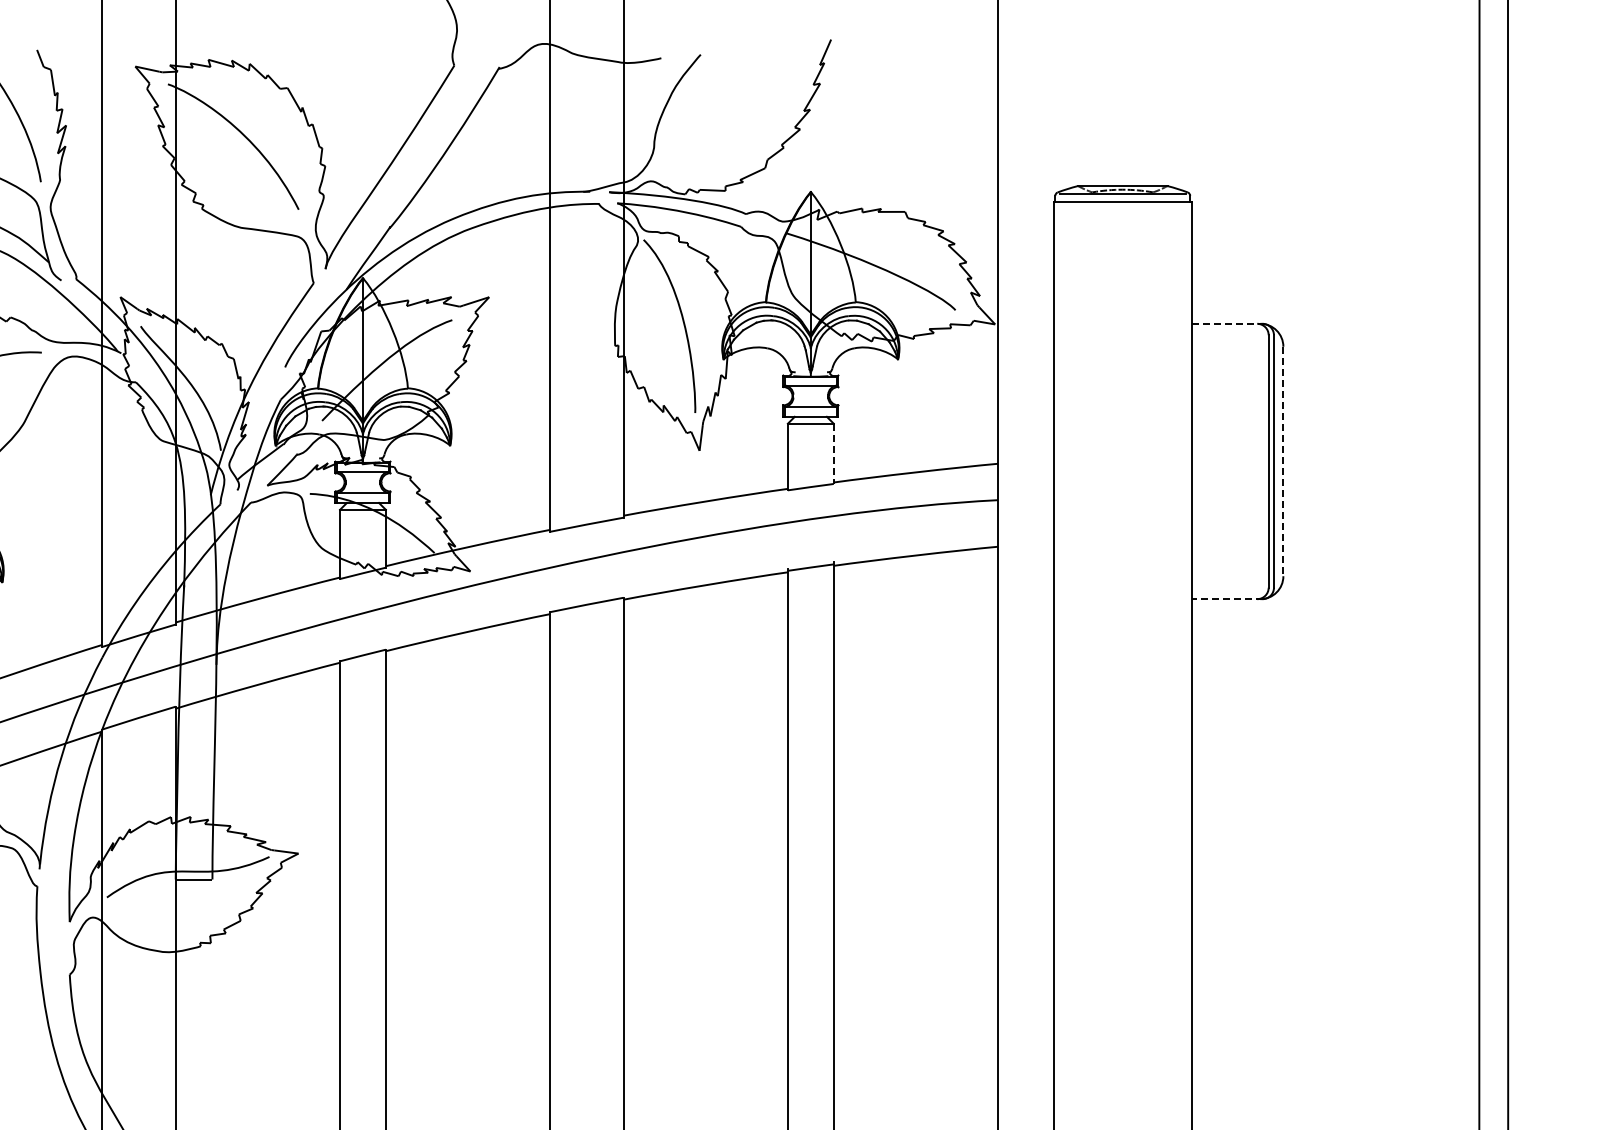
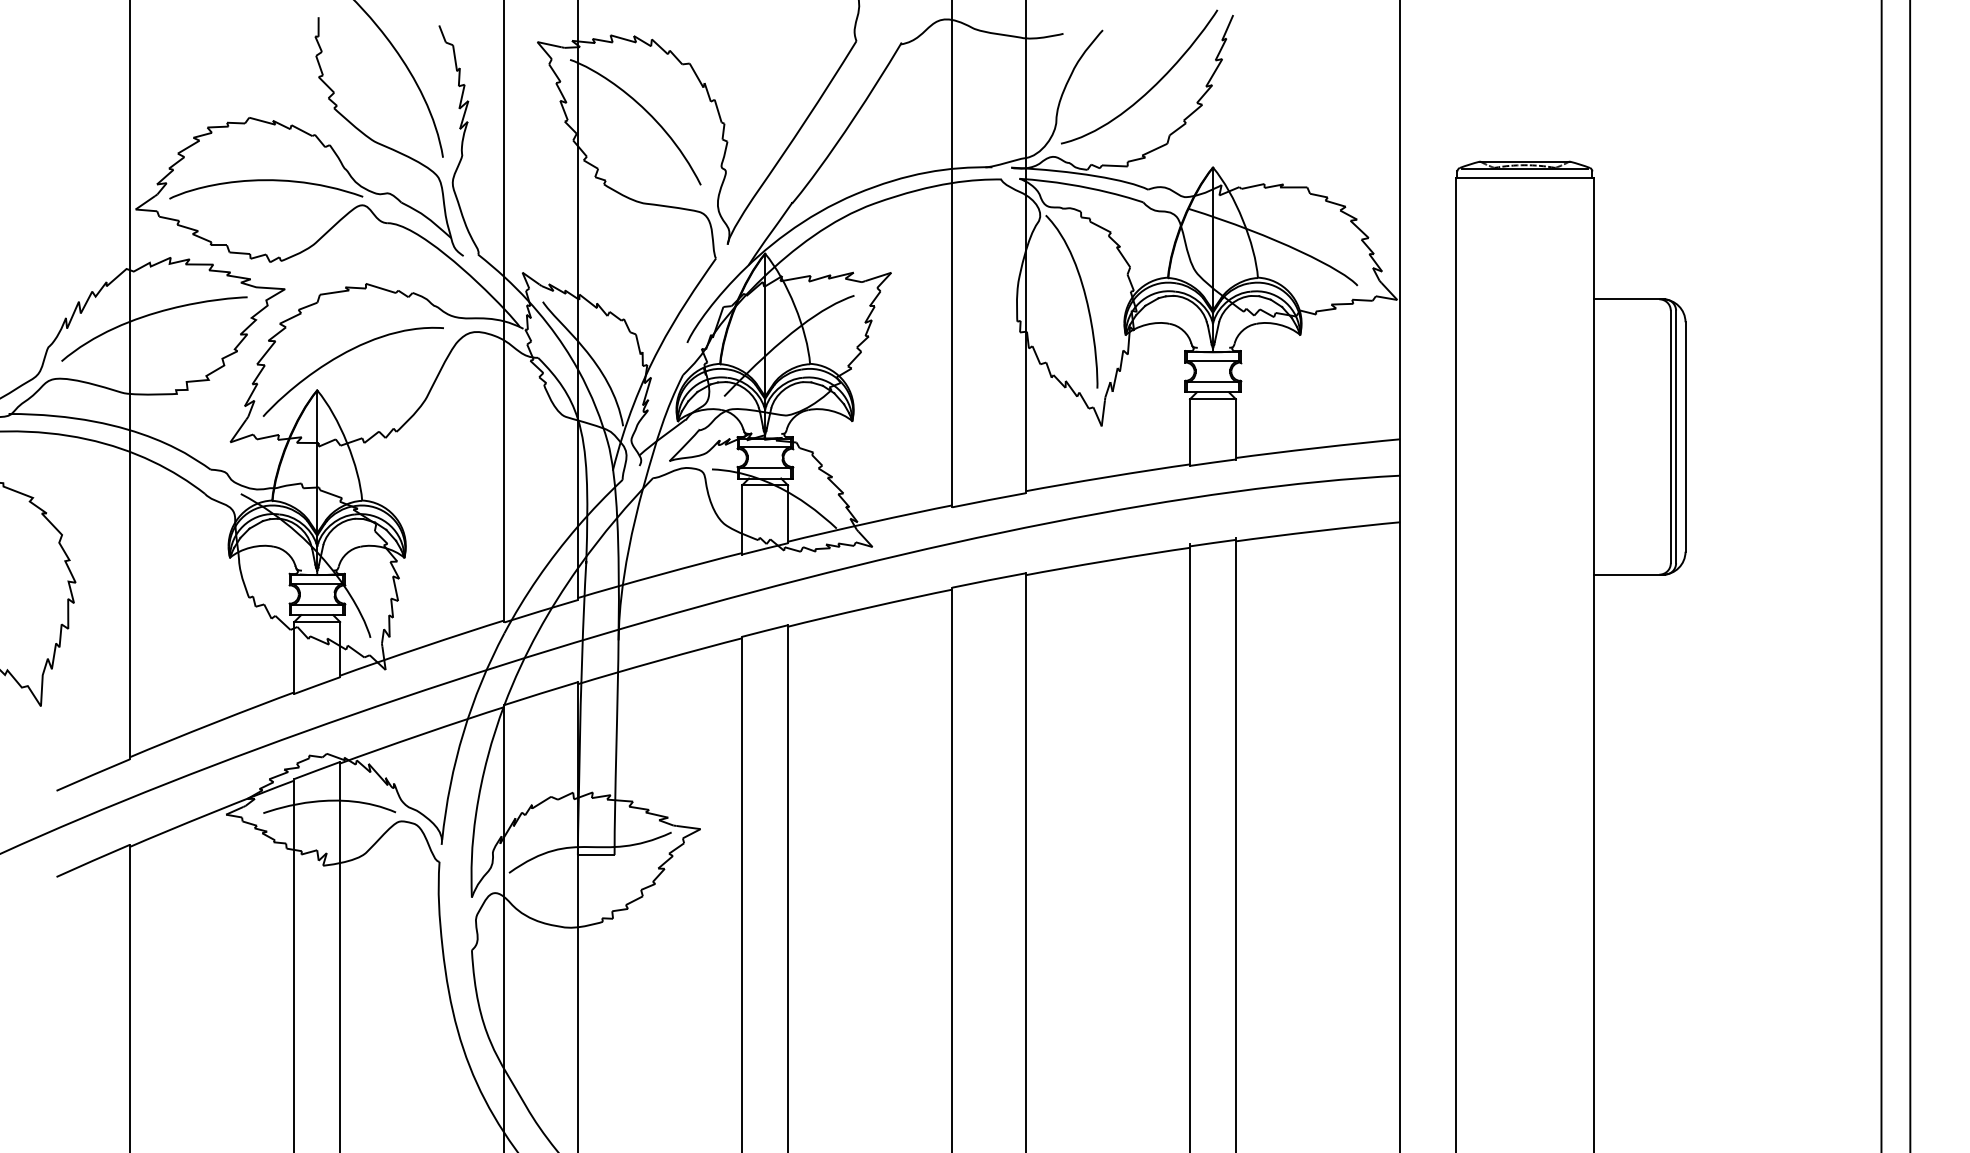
curve: (749, 111) -> (1151, 87), added
line: (1227, 323) -> (1629, 299), dashed -> solid
line: (833, 453) -> (1235, 429), dashed -> solid
line: (1283, 461) -> (1685, 437), dashed -> solid
line: (1226, 598) -> (1628, 574), dashed -> solid

